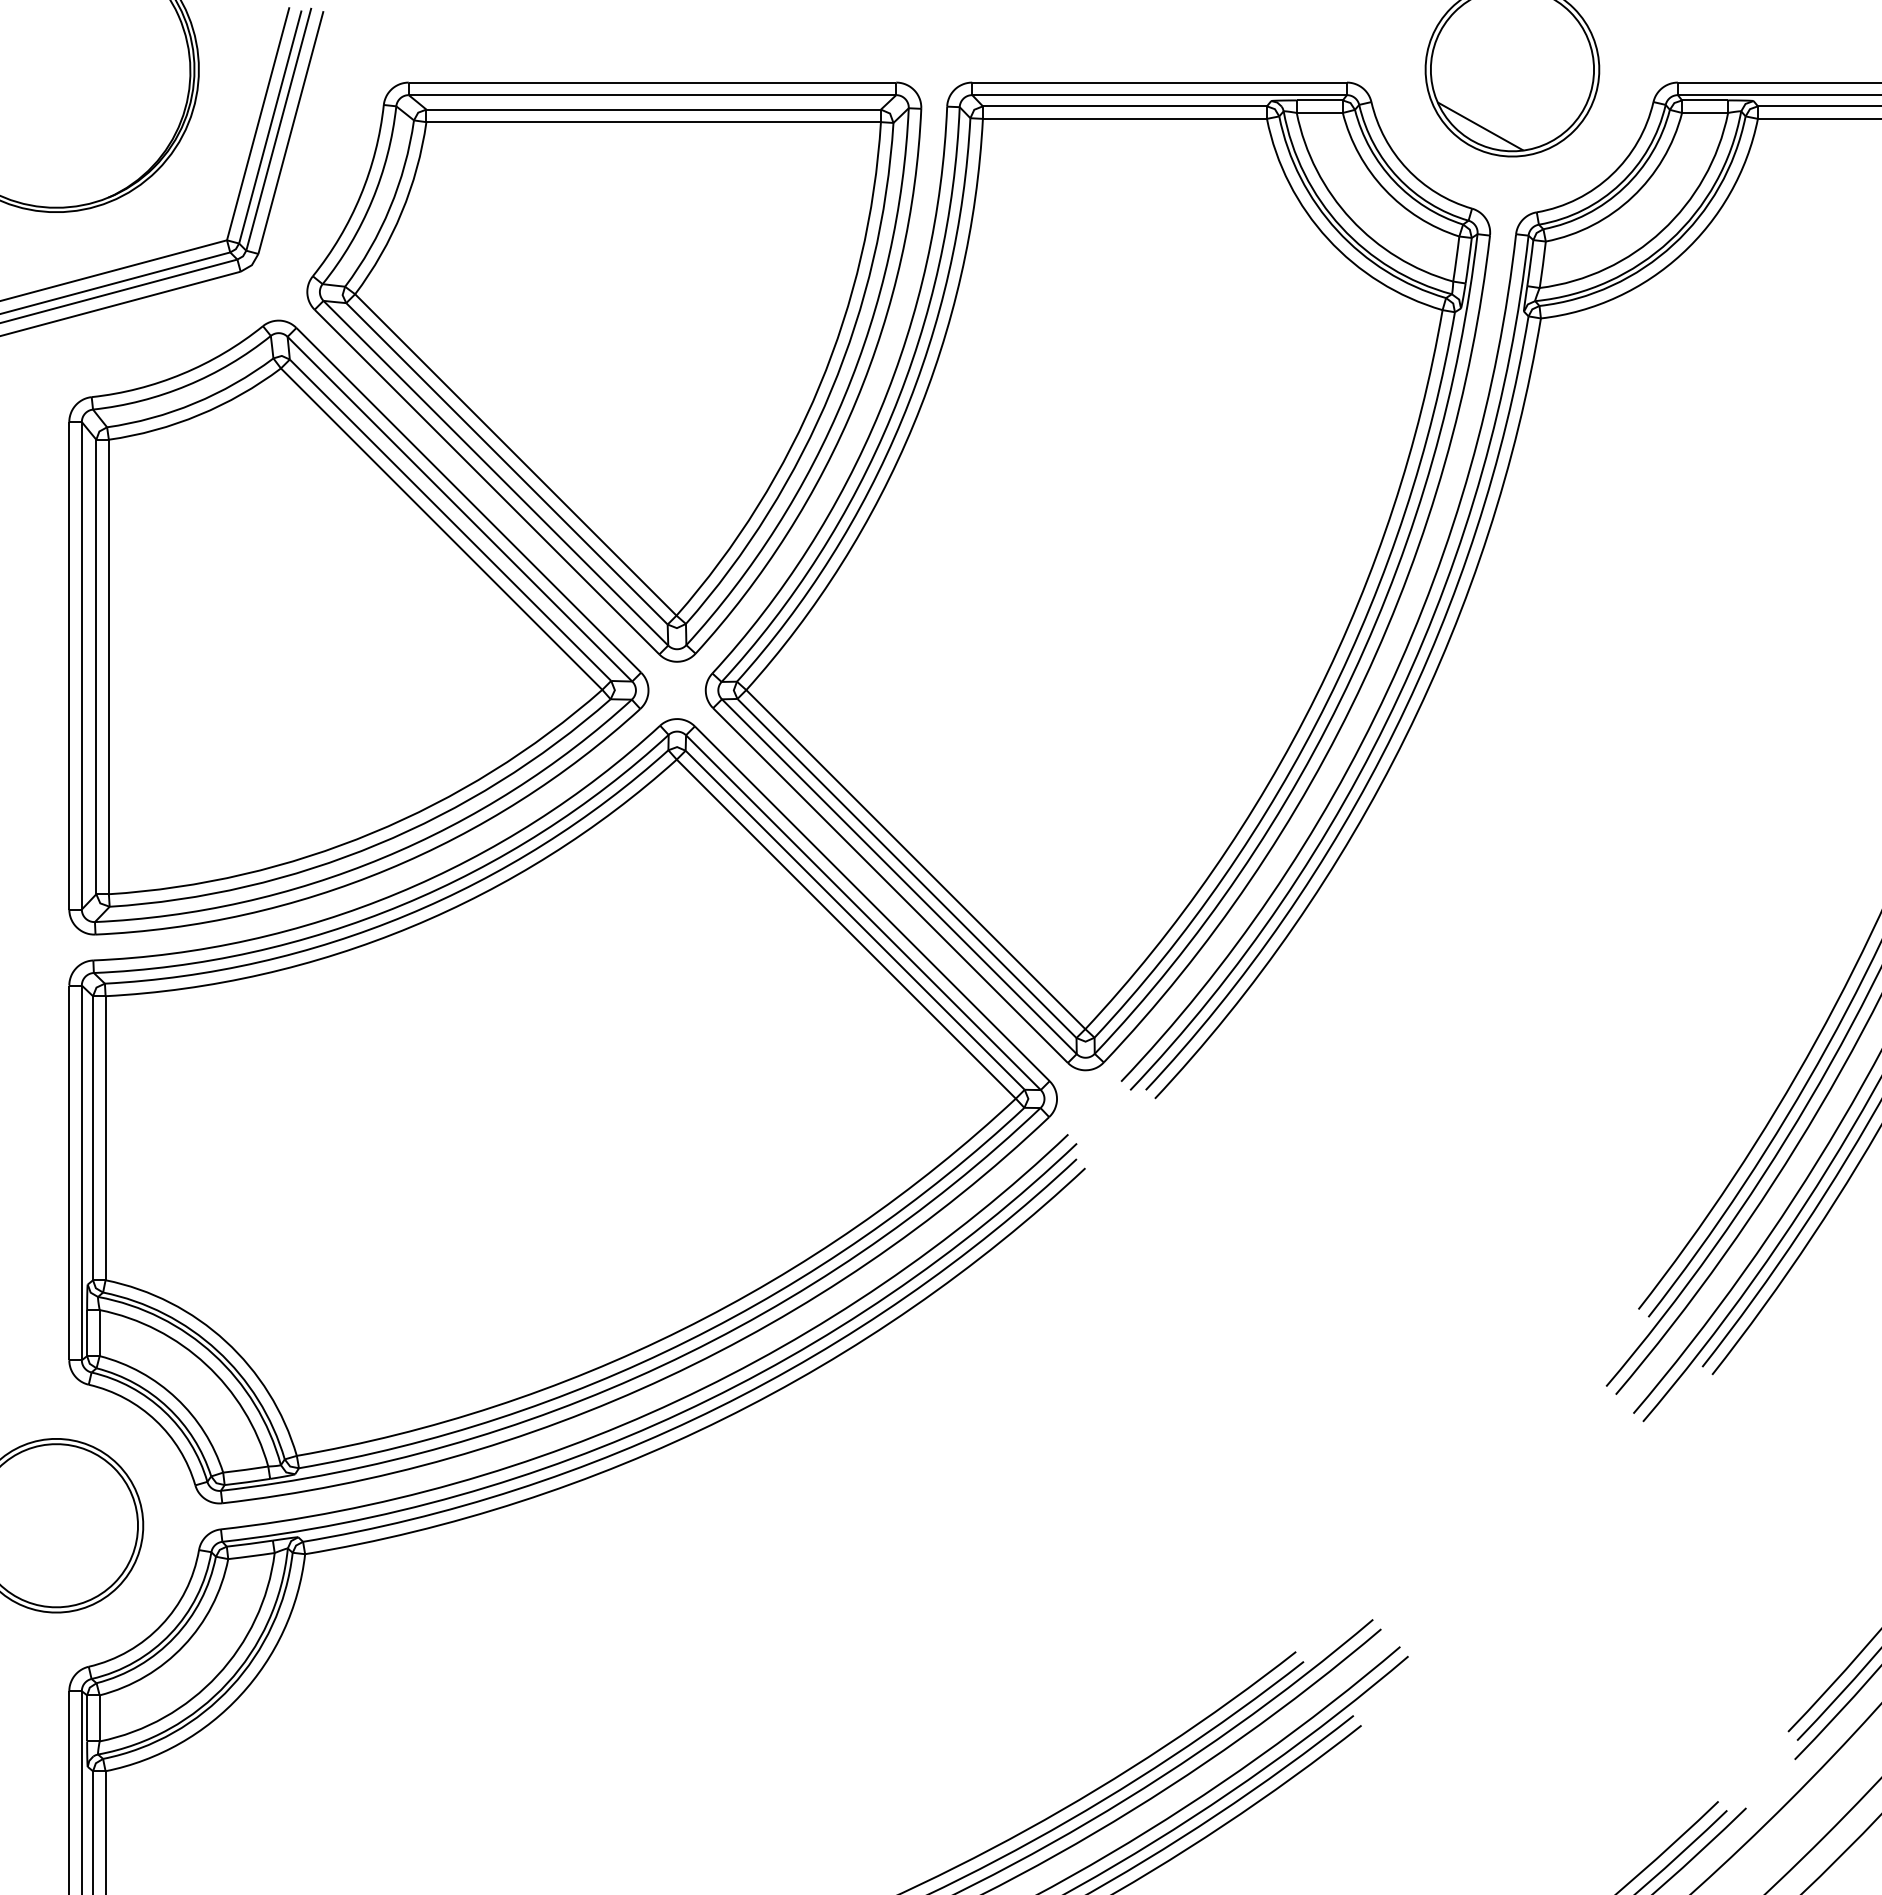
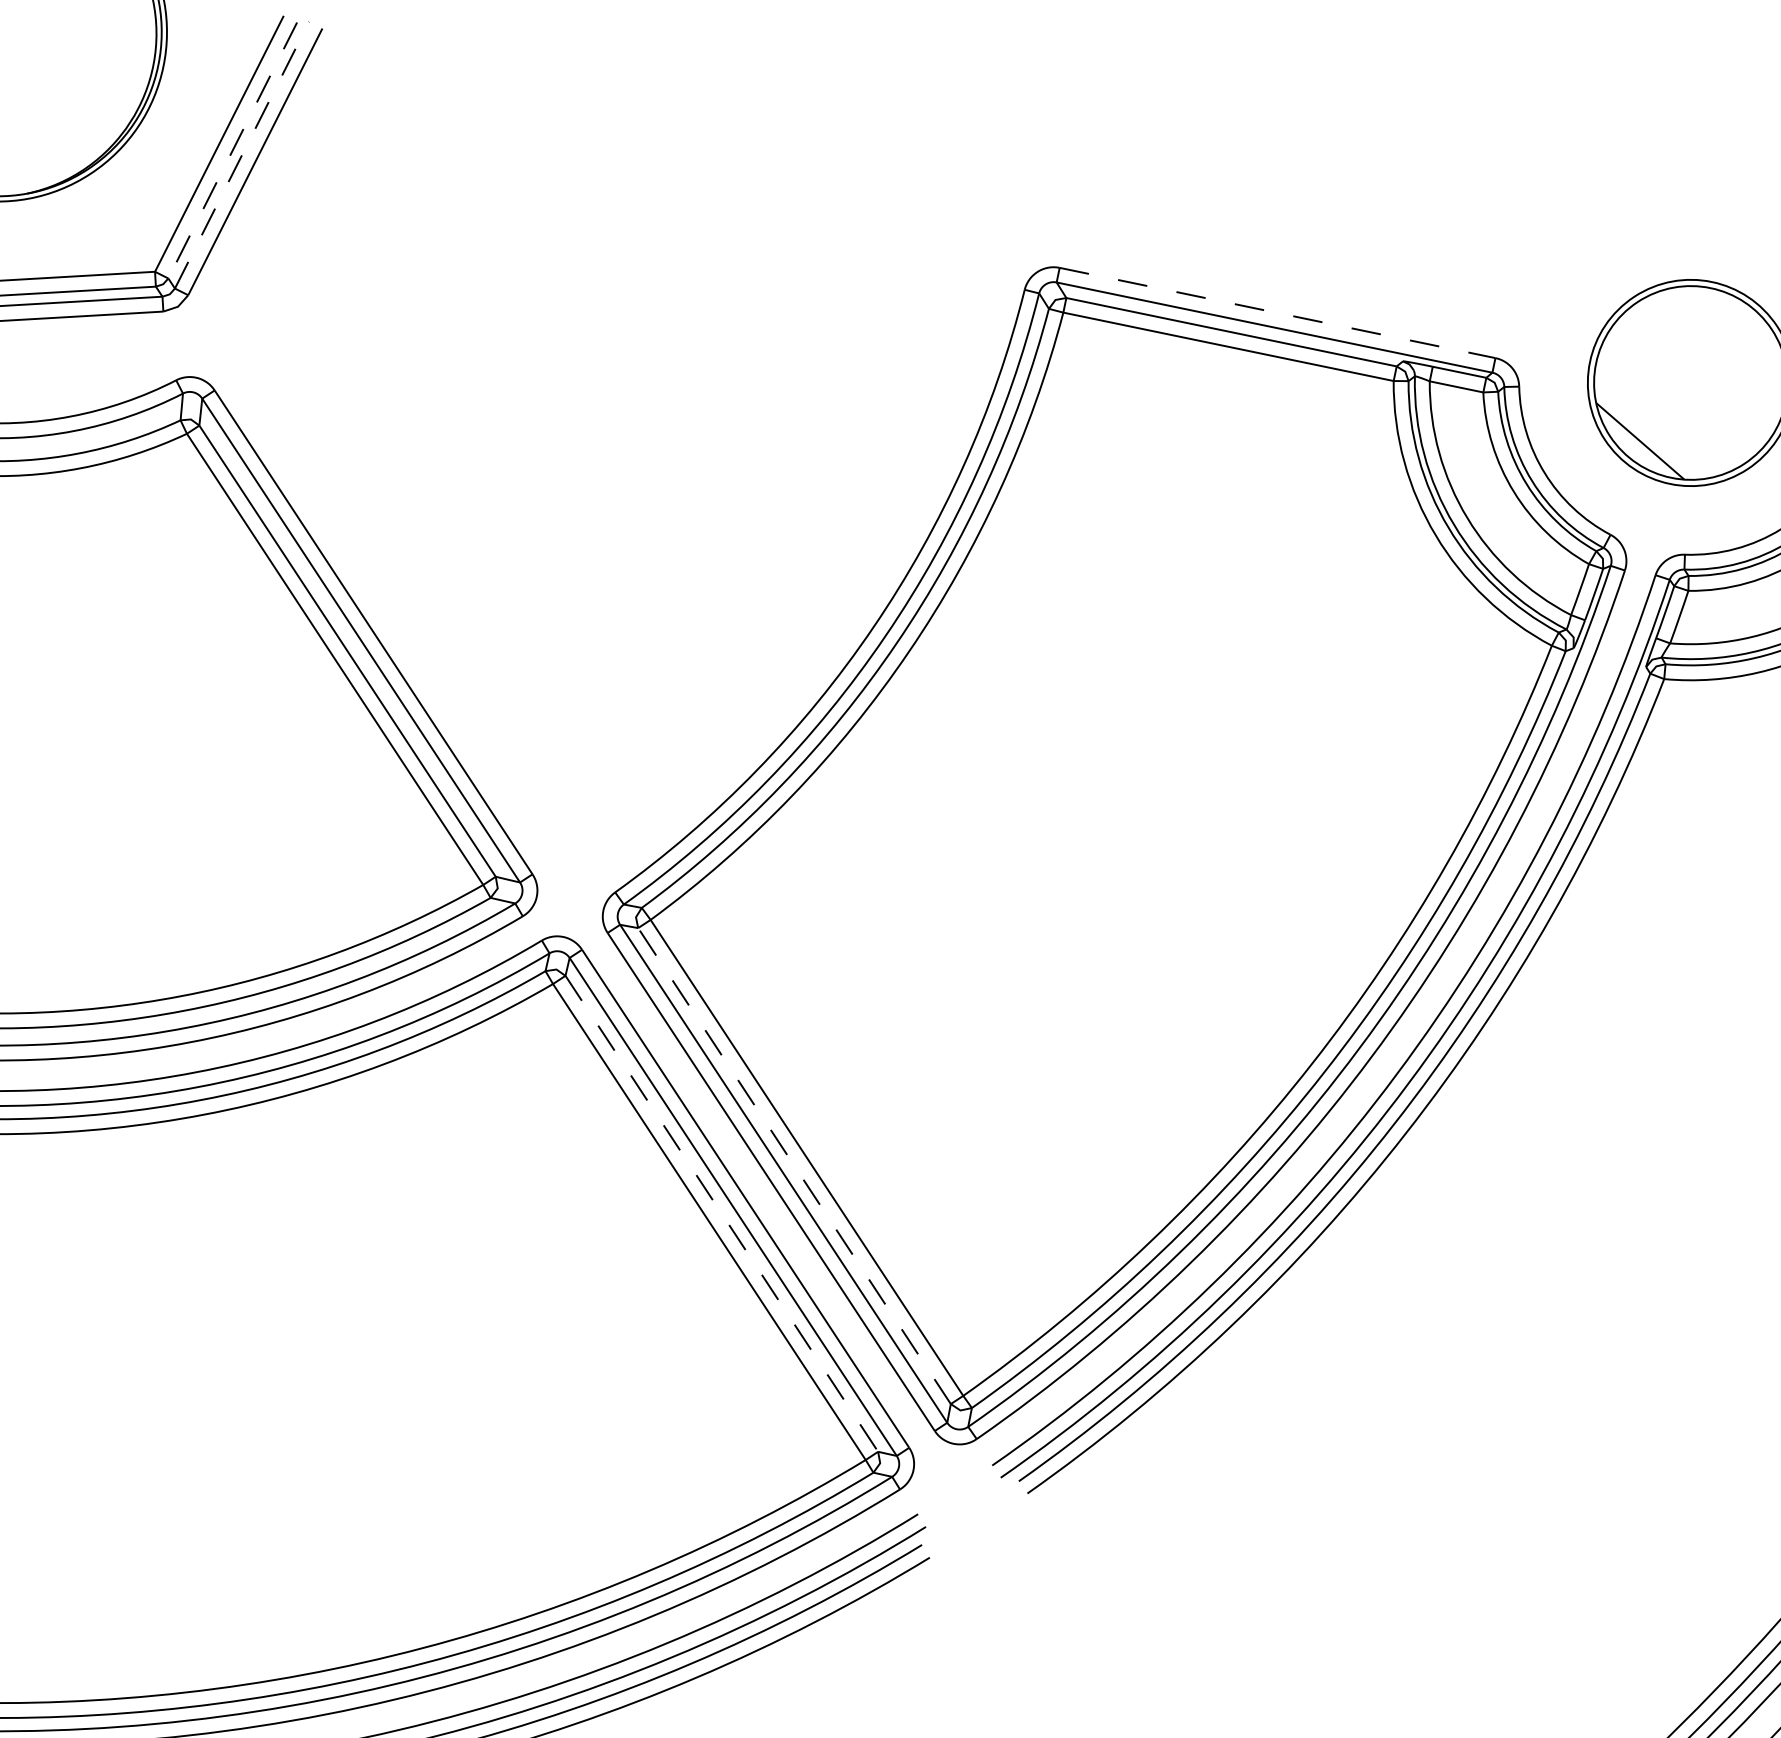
line: (1160, 82) -> (1278, 313), solid -> dashed
line: (270, 127) -> (232, 151), solid -> dashed
line: (278, 129) -> (241, 155), solid -> dashed
part: (614, 371) -> (574, 517), removed
line: (906, 868) -> (793, 1165), solid -> dashed
line: (855, 920) -> (722, 1214), solid -> dashed

